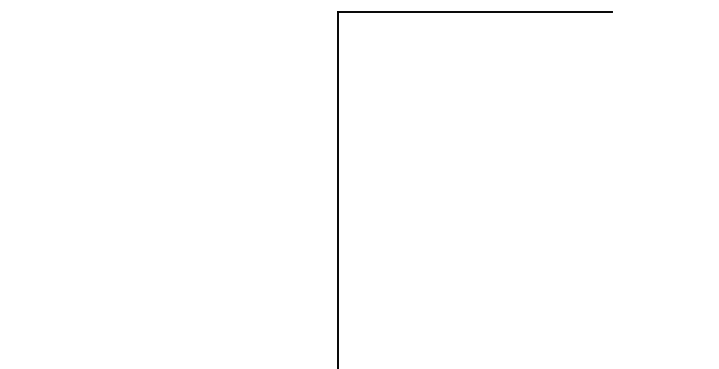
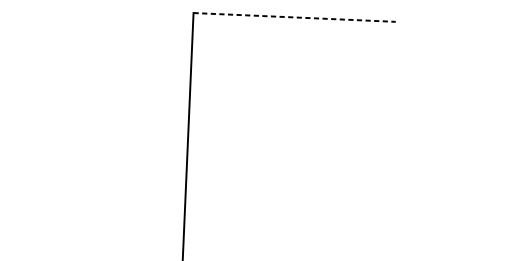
line: (474, 12) -> (294, 17), solid -> dashed

